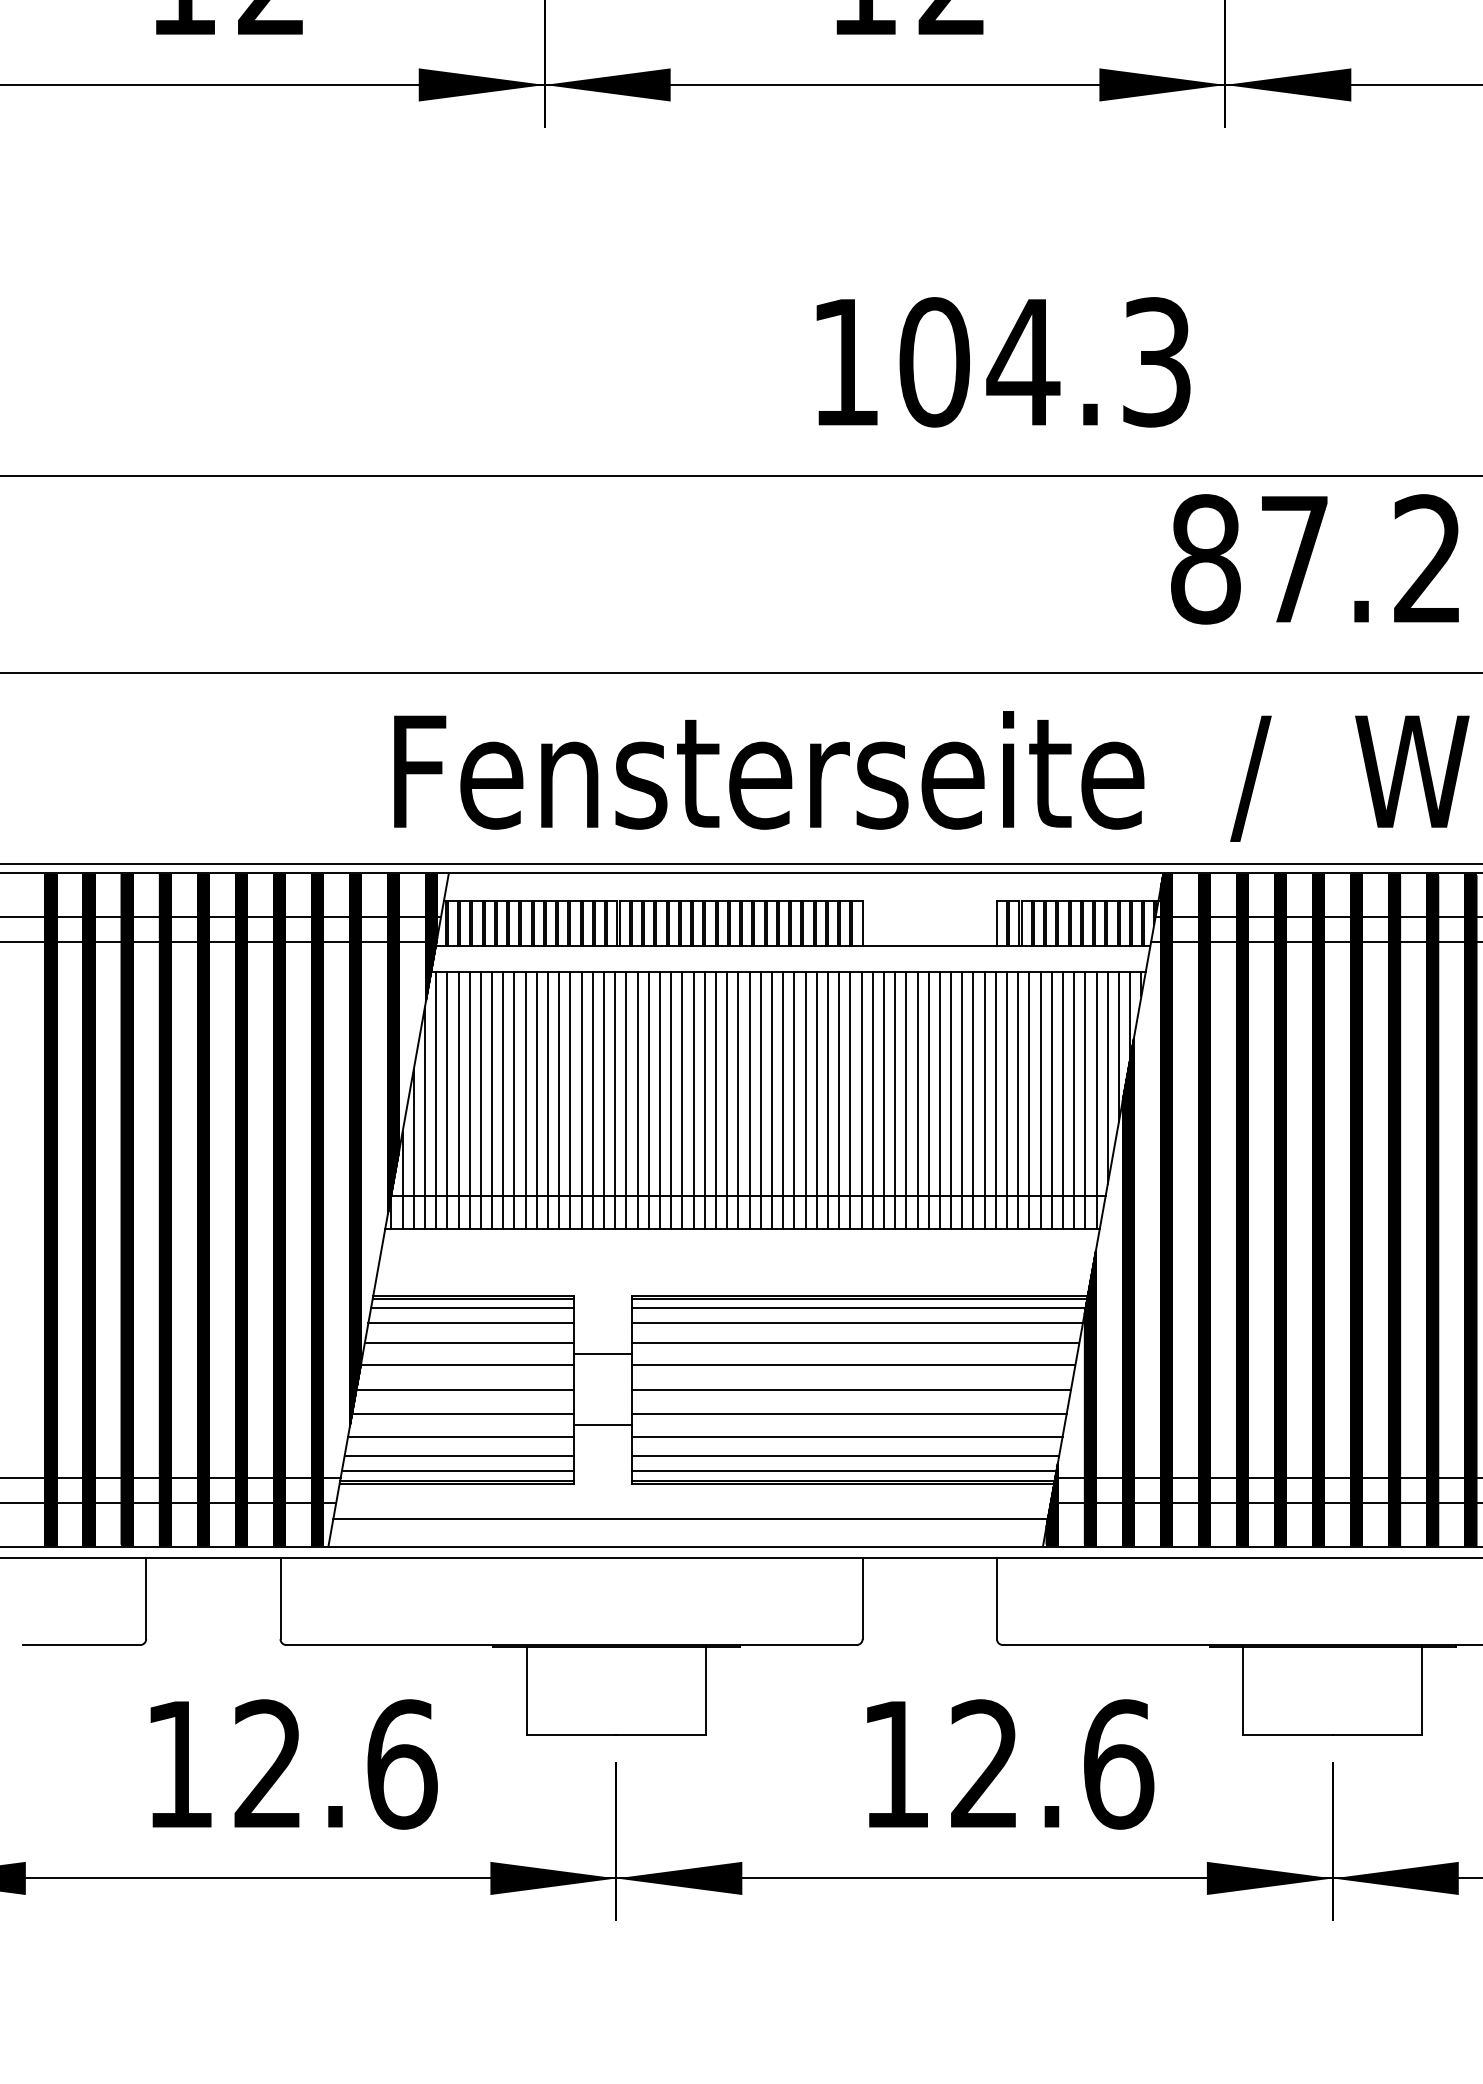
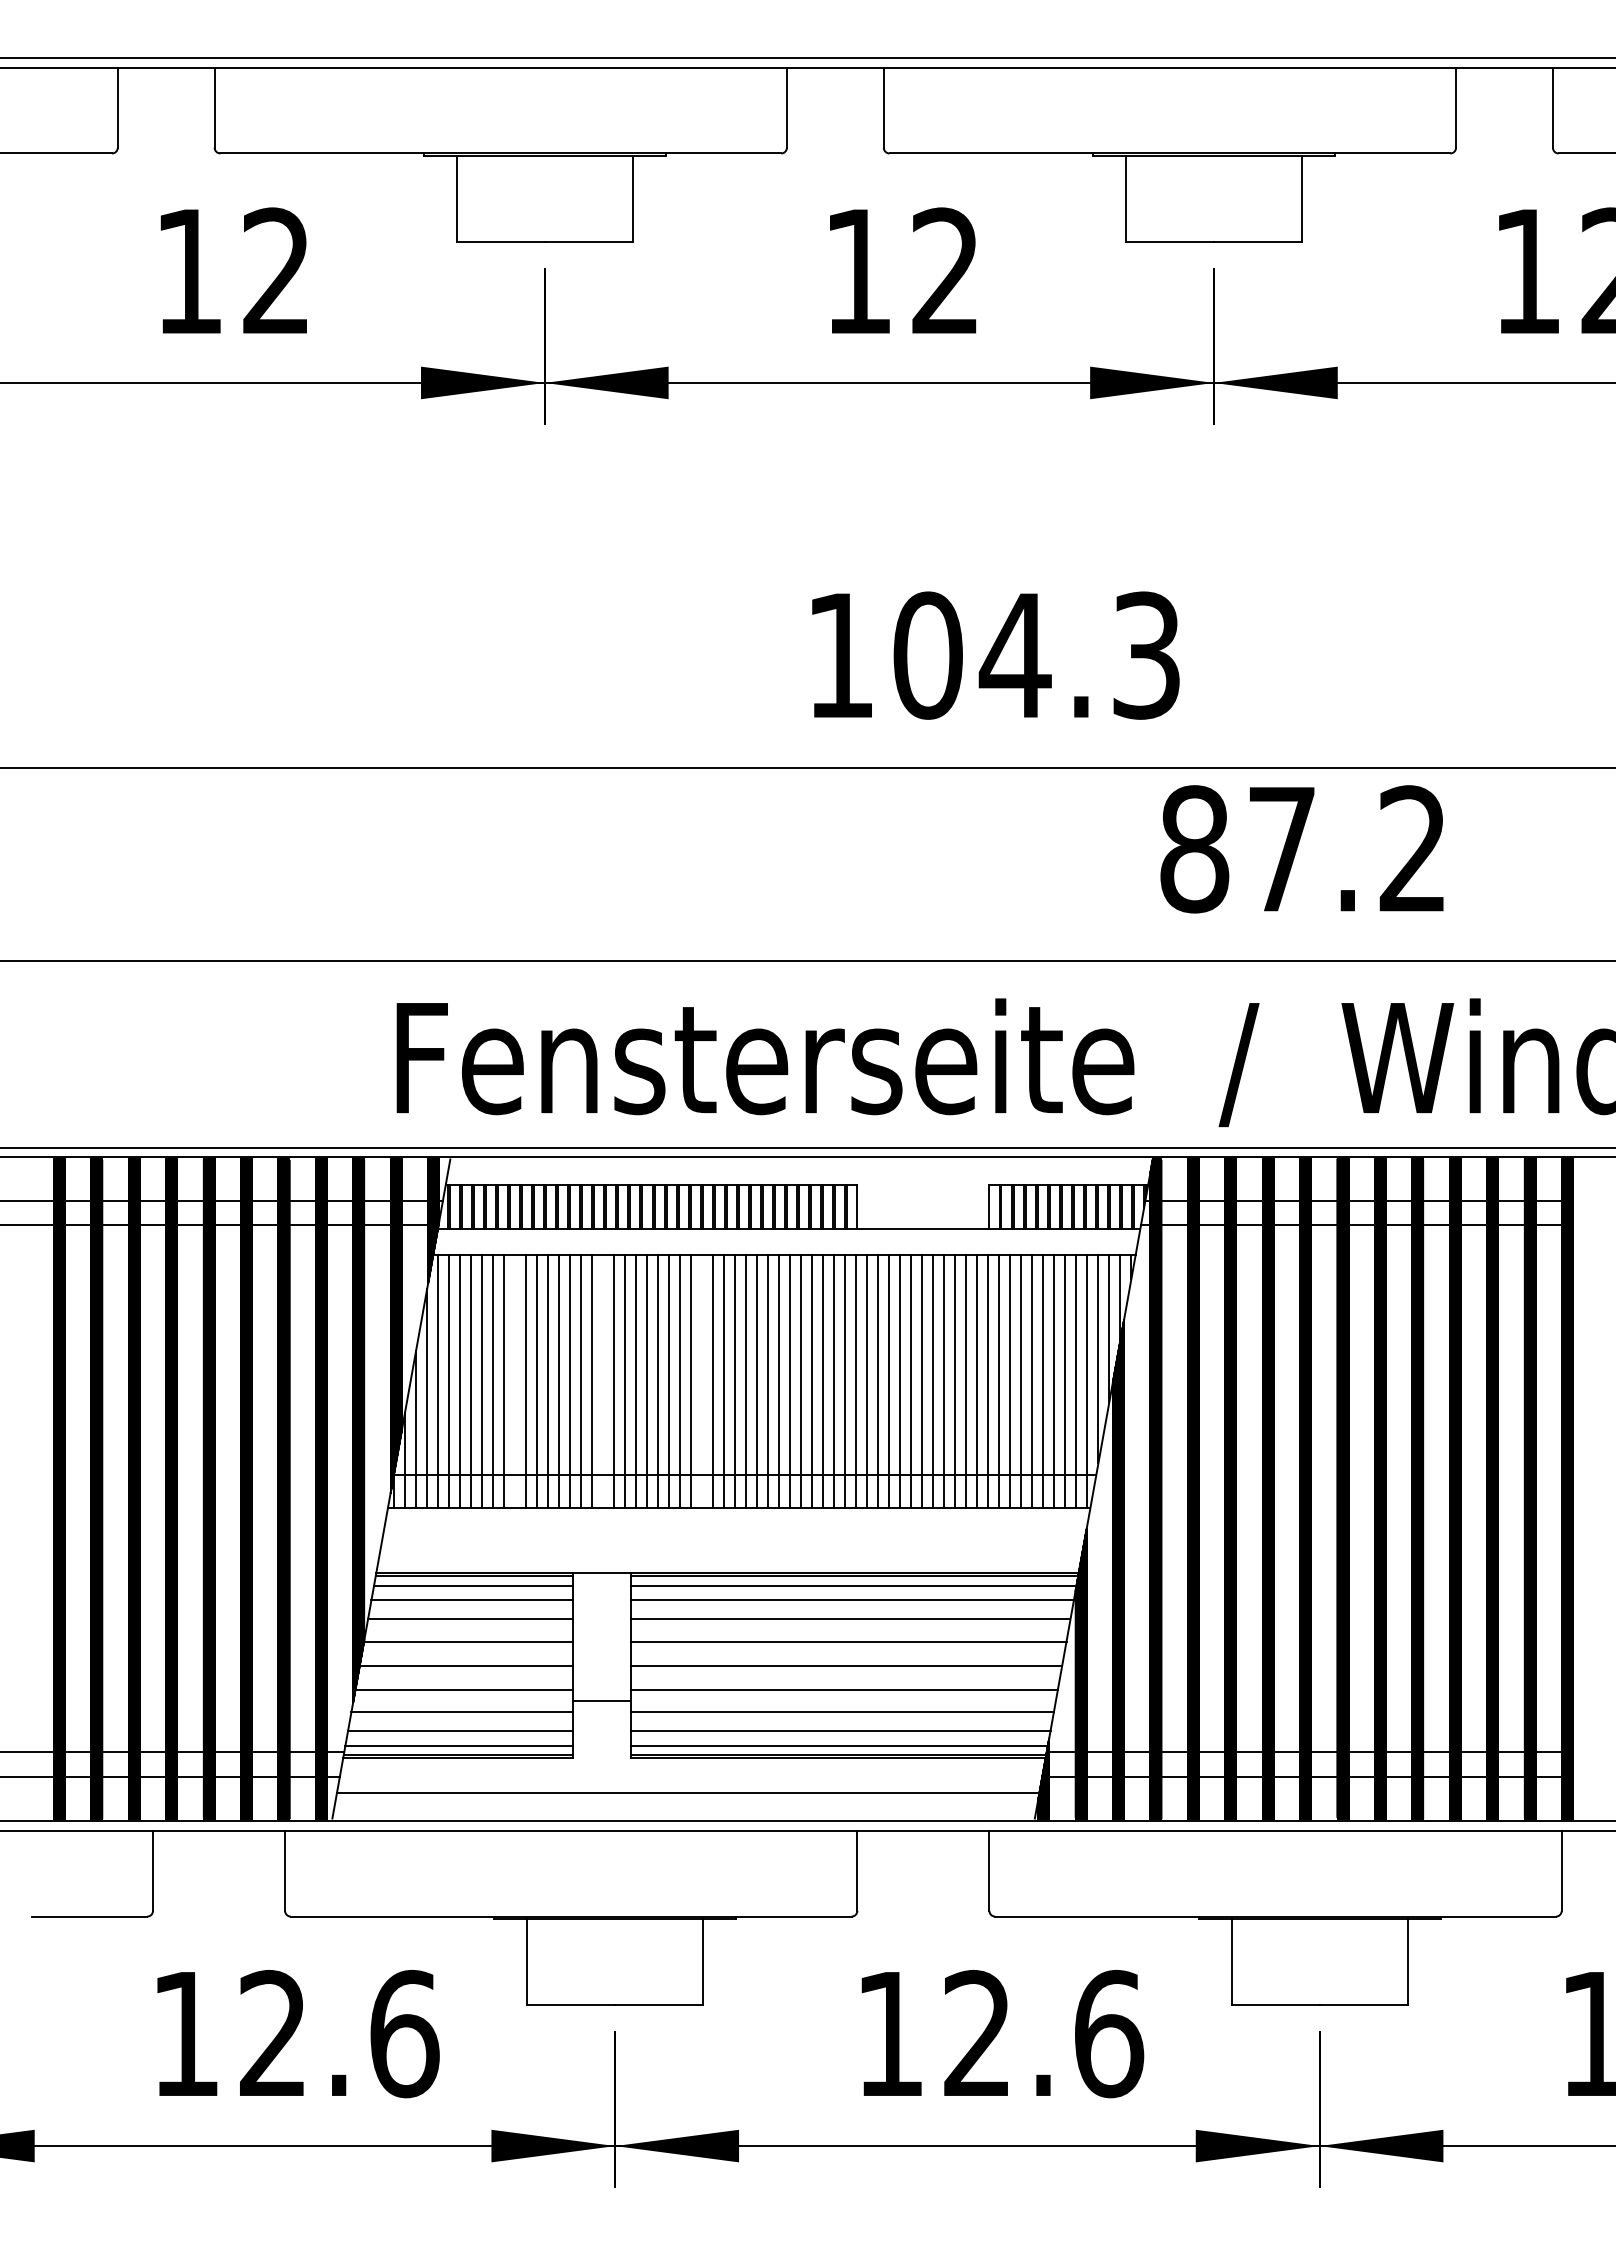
line: (514, 1099) -> (515, 1380), removed
line: (604, 1099) -> (603, 1380), removed
line: (705, 1099) -> (702, 1380), removed
line: (602, 1353) -> (601, 1572), moved

